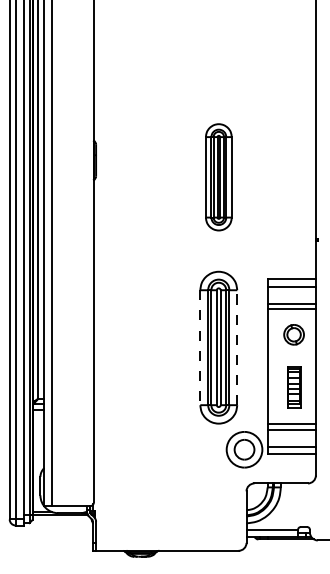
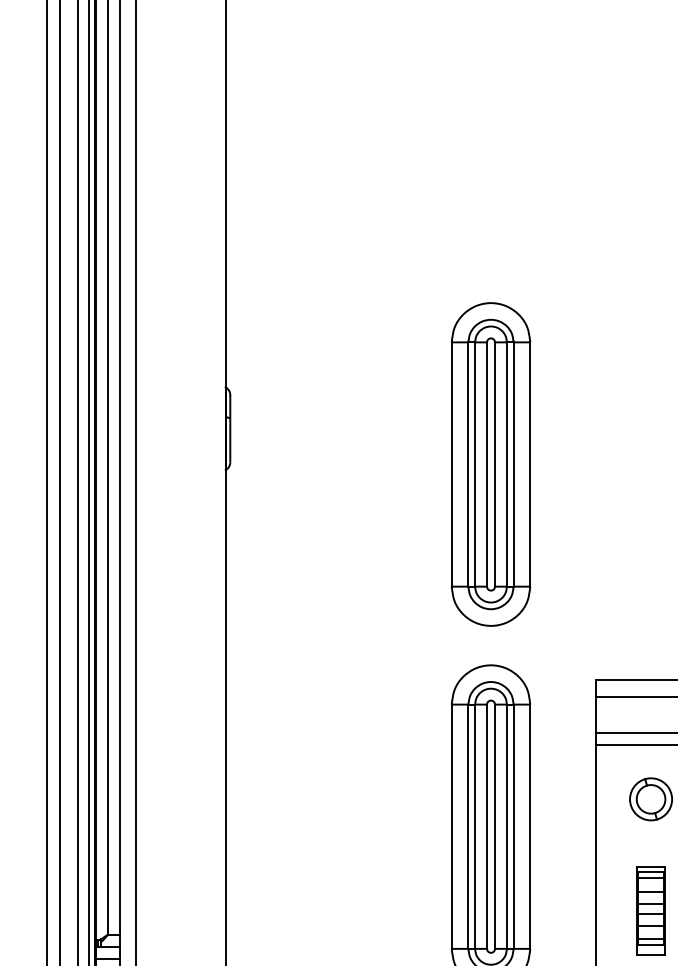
part: (218, 177) -> (490, 464), size x1.43
line: (237, 347) -> (530, 826), dashed -> solid
line: (200, 348) -> (452, 828), dashed -> solid

